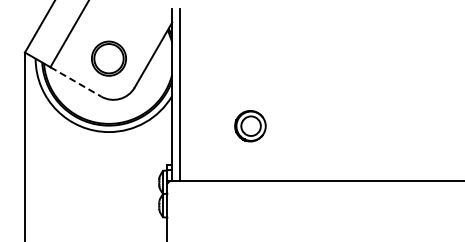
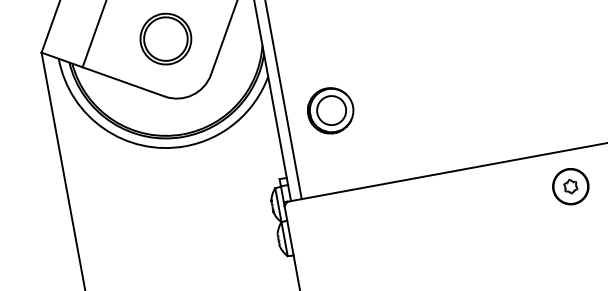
line: (76, 82) -> (124, 82), dashed -> solid
part: (250, 126) -> (330, 111), moved
part: (359, 205) -> (571, 186), added

